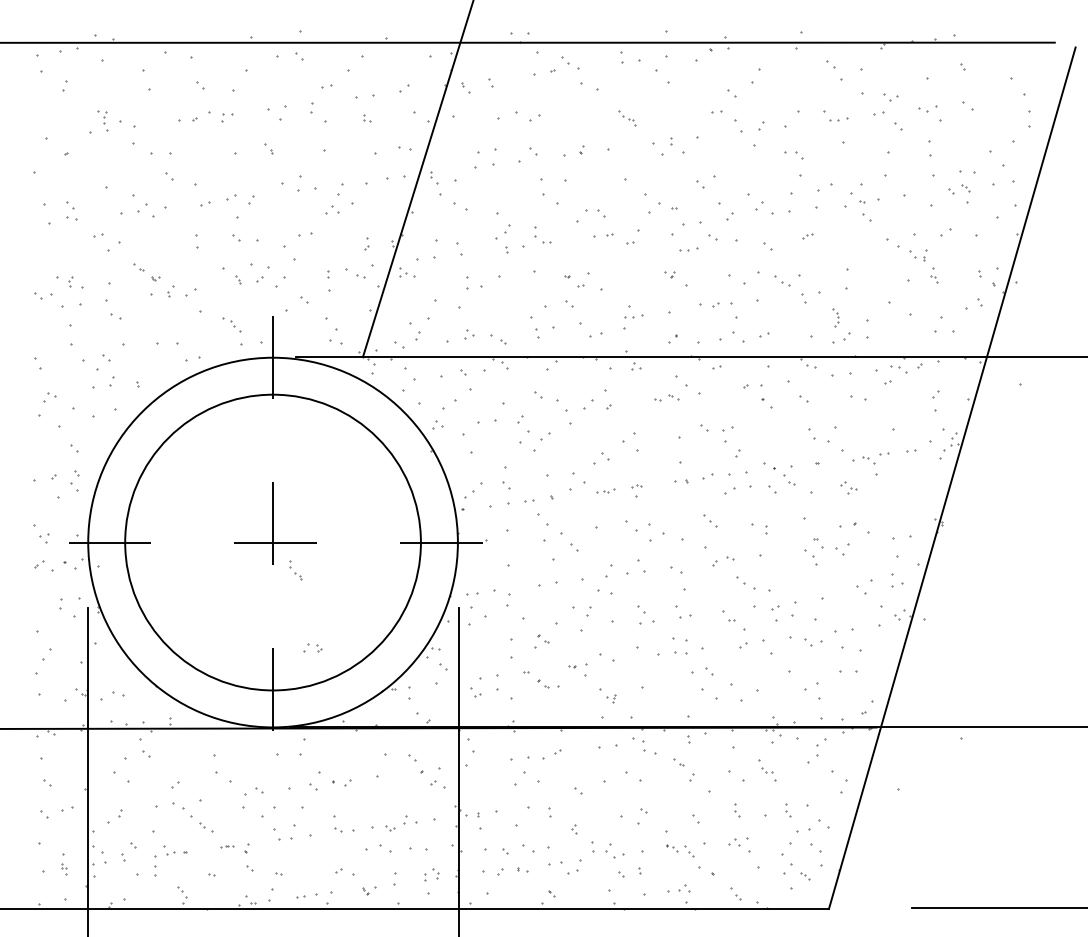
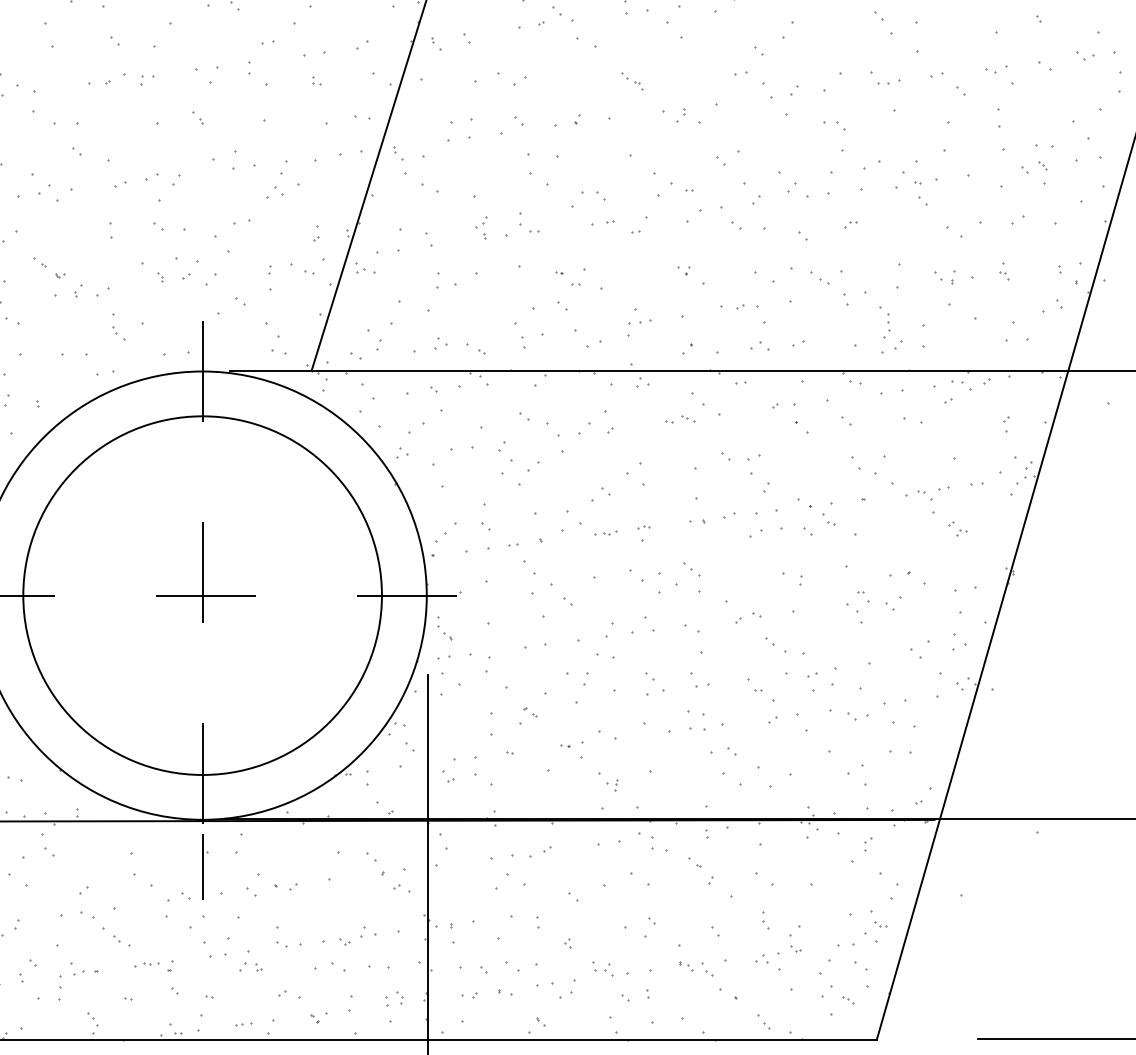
part: (890, 97) -> (1084, 55), moved
part: (667, 146) -> (680, 115), size x0.62
part: (503, 239) -> (482, 228), size x0.62
part: (688, 249) -> (706, 240), removed
part: (918, 255) -> (945, 277), moved
part: (835, 317) -> (884, 322), size x1.43
part: (235, 326) -> (118, 333), moved
part: (732, 336) -> (759, 345), size x0.62
part: (935, 401) -> (1005, 424), size x0.62
part: (848, 487) -> (957, 528), moved
part: (710, 520) -> (691, 568), moved
part: (295, 570) -> (444, 629), moved
part: (312, 647) -> (250, 966), moved
part: (543, 683) -> (530, 766), removed
part: (821, 747) -> (867, 844), size x0.62
line: (273, 766) -> (203, 867), added
part: (765, 766) -> (878, 919), moved
part: (788, 810) -> (827, 920), removed
part: (761, 829) -> (794, 943), added
part: (226, 846) -> (146, 964), size x1.67
part: (603, 850) -> (603, 969), size x0.71
part: (493, 872) -> (469, 995), size x0.62
part: (684, 888) -> (701, 1015), removed
part: (307, 895) -> (244, 1023), size x0.62

